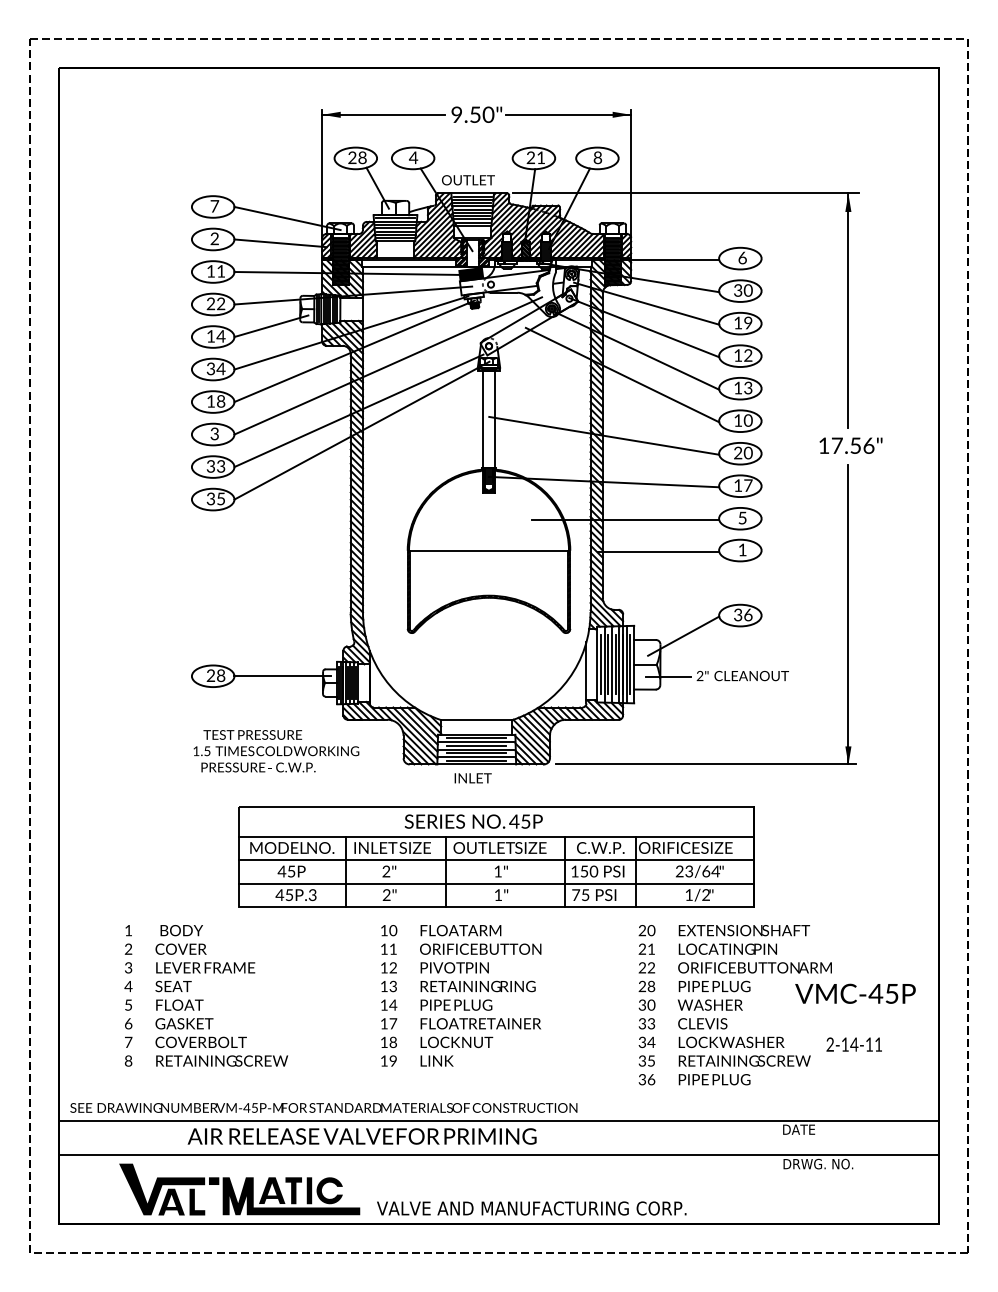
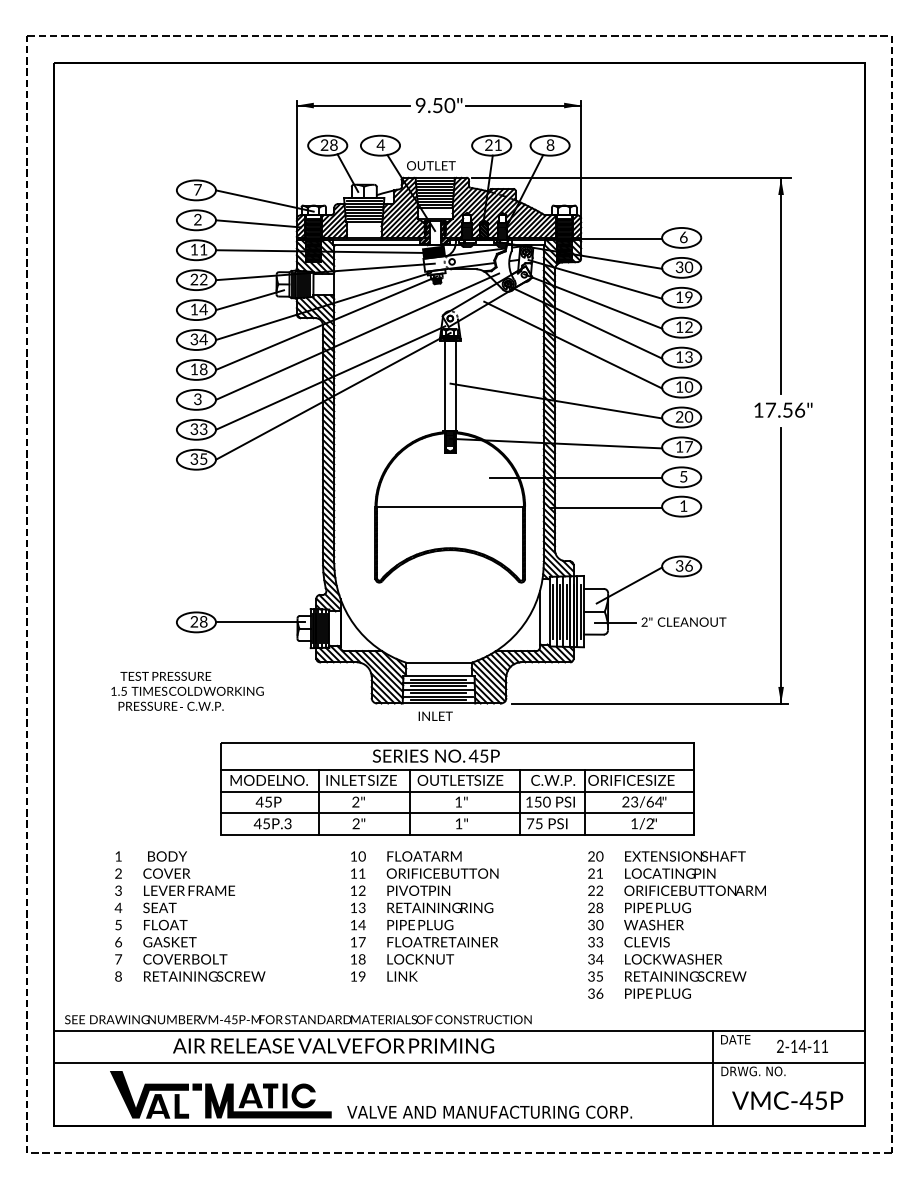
text: (276, 750) -> (187, 690), moved
text: (855, 993) -> (787, 1100), moved
text: (854, 1043) -> (802, 1045), moved
line: (774, 1171) -> (713, 1078), added

